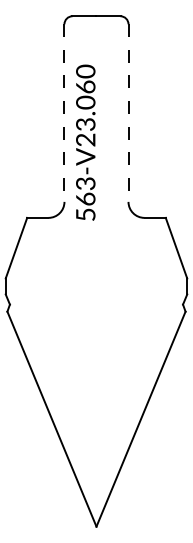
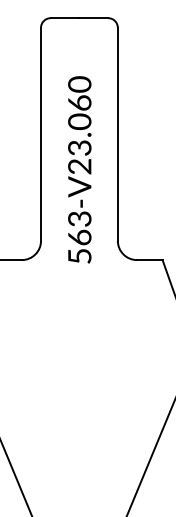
line: (64, 113) -> (41, 134), dashed -> solid
line: (128, 113) -> (117, 134), dashed -> solid
text: (85, 142) -> (79, 169), moved

